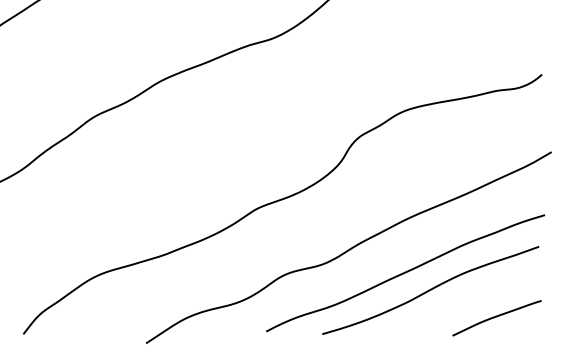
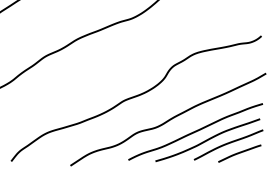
curve: (473, 299) -> (228, 144), added

